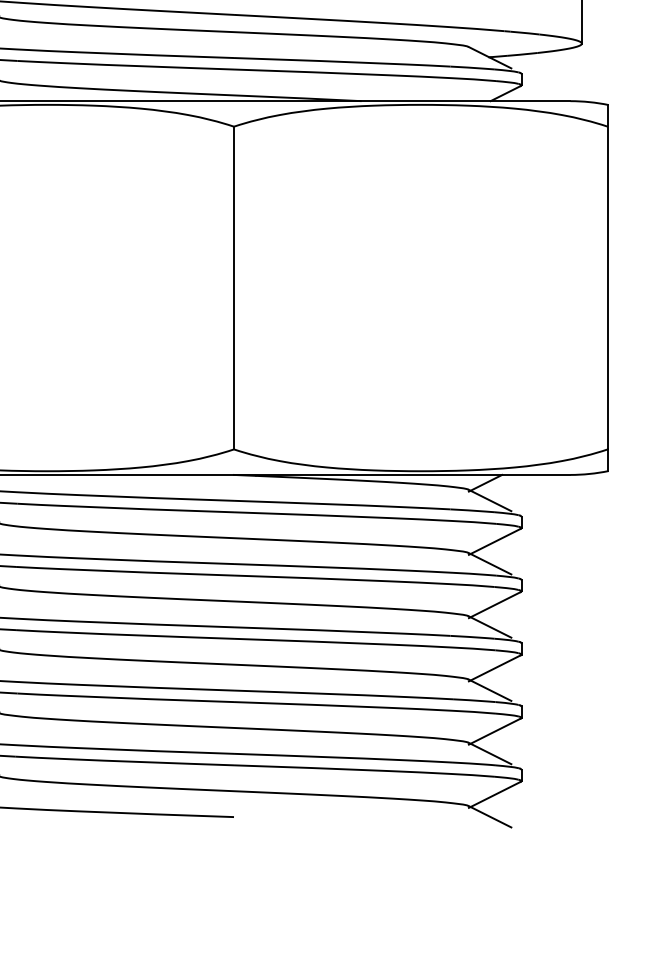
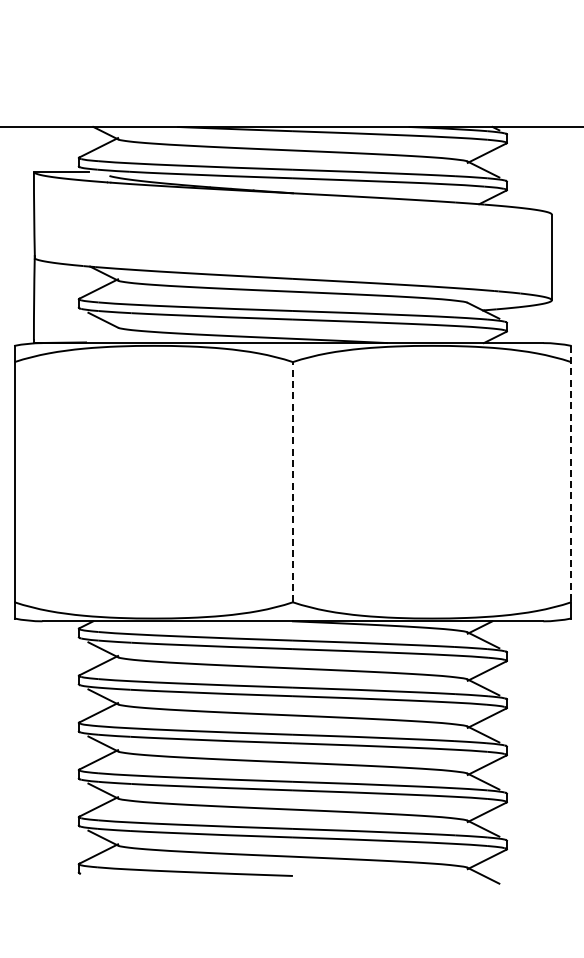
line: (608, 277) -> (571, 474), solid -> dashed
line: (233, 287) -> (292, 481), solid -> dashed

